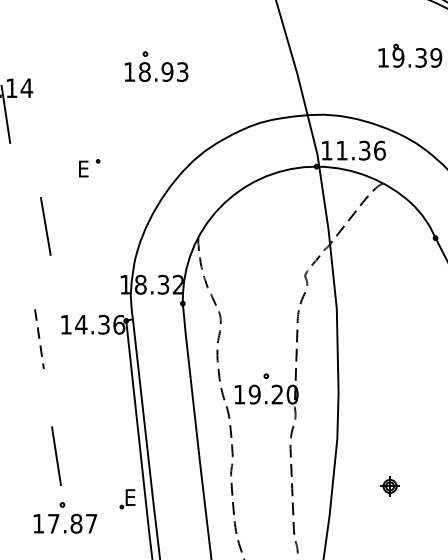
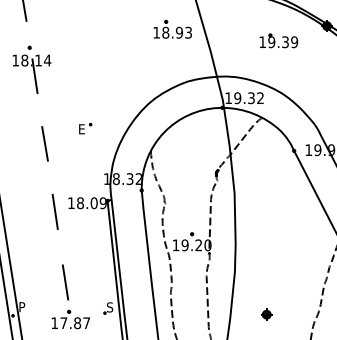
part: (155, 64) -> (172, 28), moved
text: (361, 151) -> (249, 98), 11.36 -> 19.32
part: (89, 167) -> (85, 128), moved
line: (44, 225) -> (44, 143), moved
text: (99, 325) -> (91, 203), 14.36 -> 18.09
line: (39, 340) -> (55, 212), dashed -> solid
part: (389, 486) -> (266, 314), moved
text: (131, 497) -> (110, 307), E -> S

